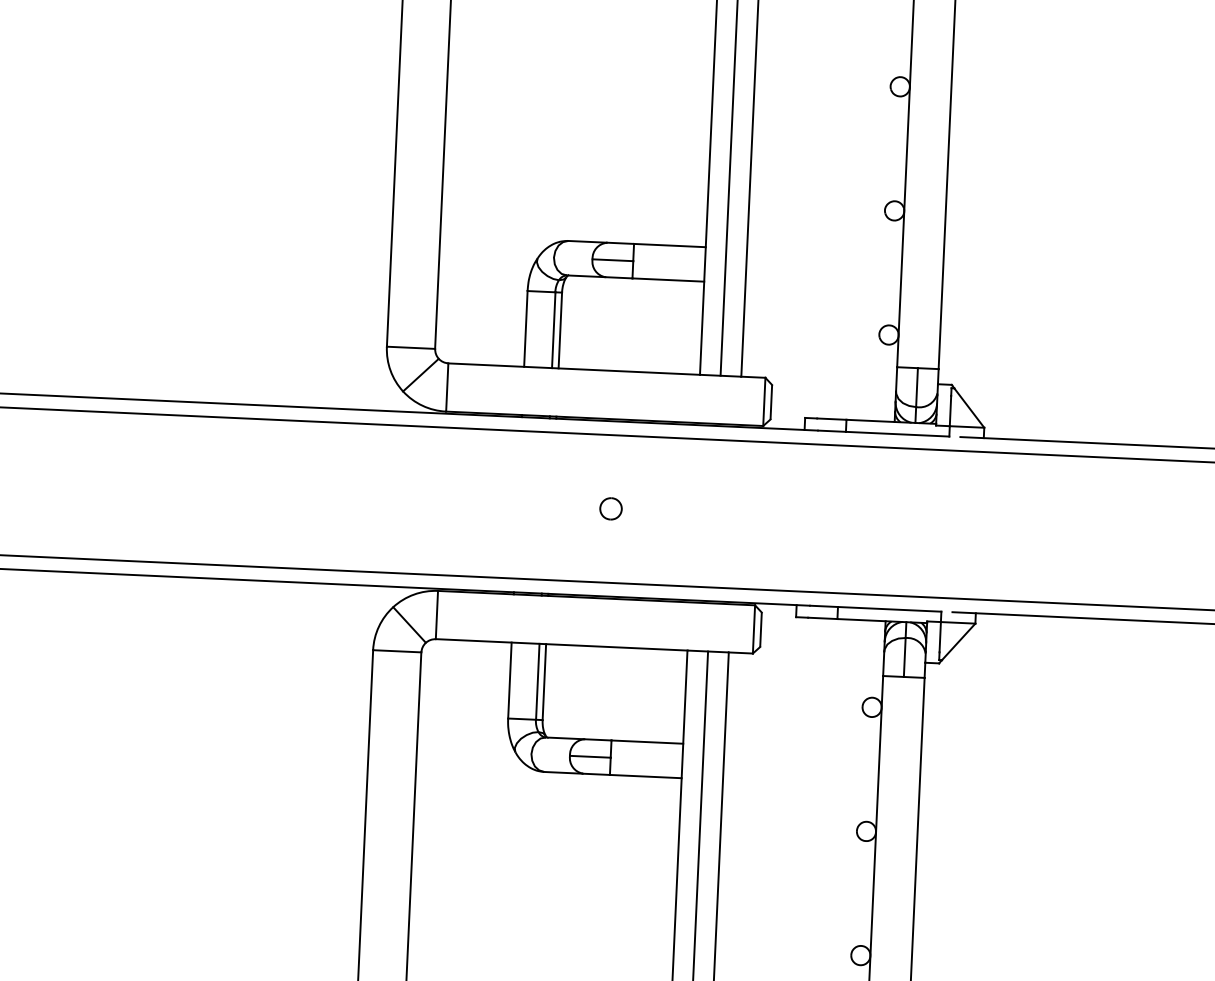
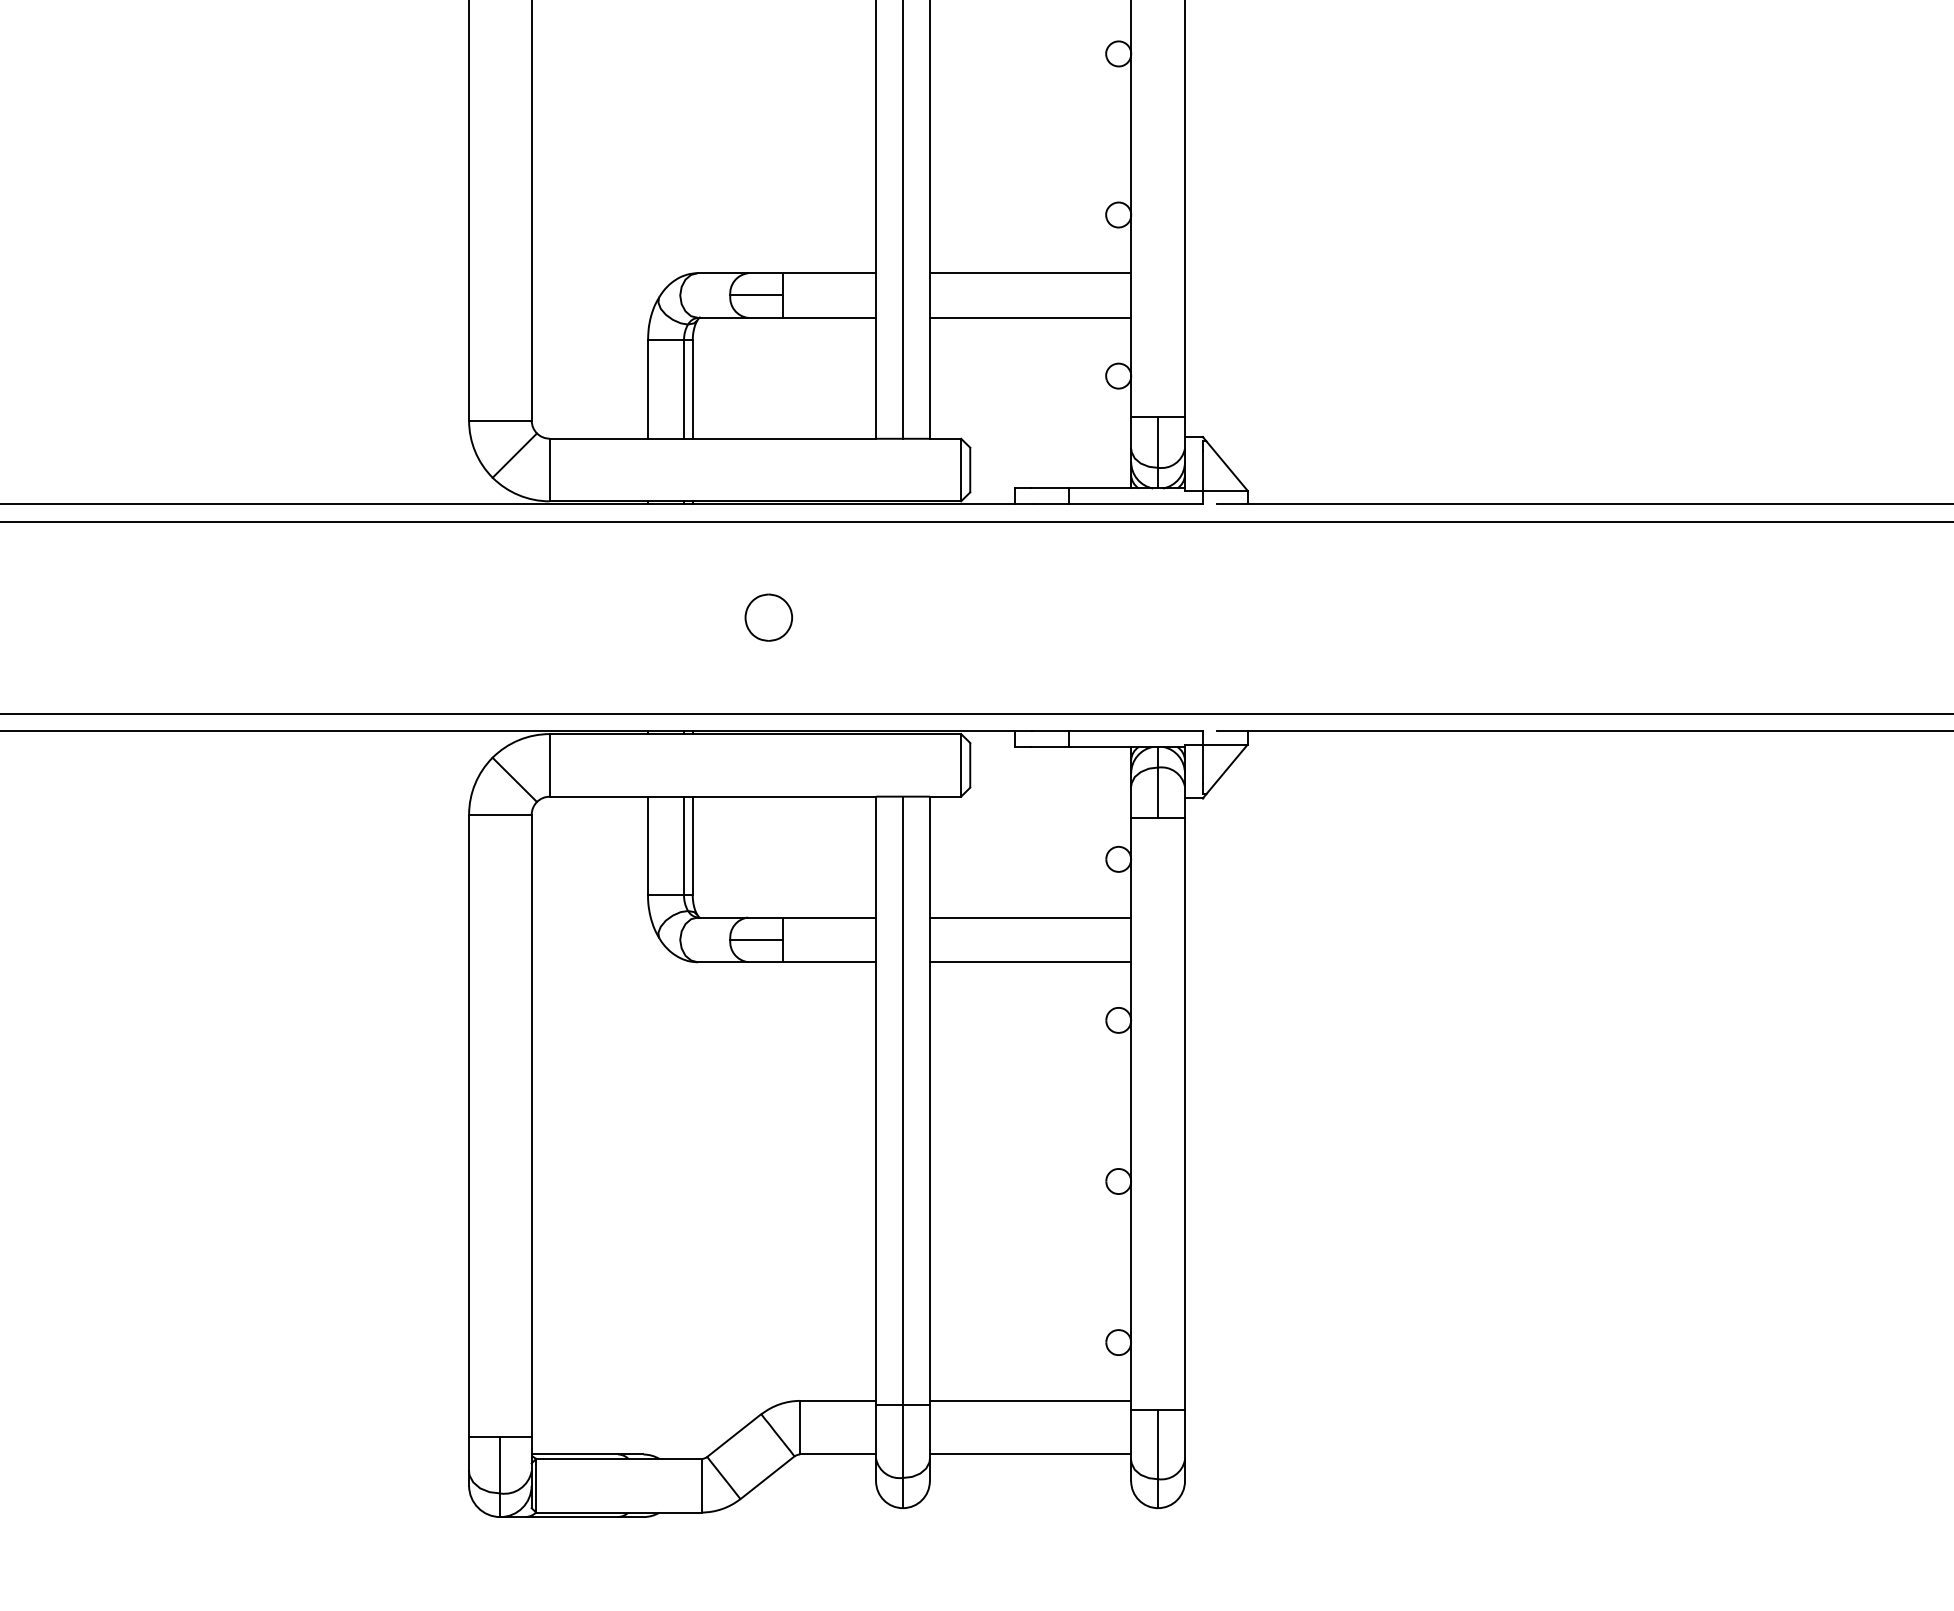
line: (824, 252) -> (1030, 273), added
line: (823, 286) -> (1030, 317), added
part: (610, 508) -> (768, 617), size x1.67
line: (802, 749) -> (1030, 917), added
line: (800, 783) -> (1030, 962), added

